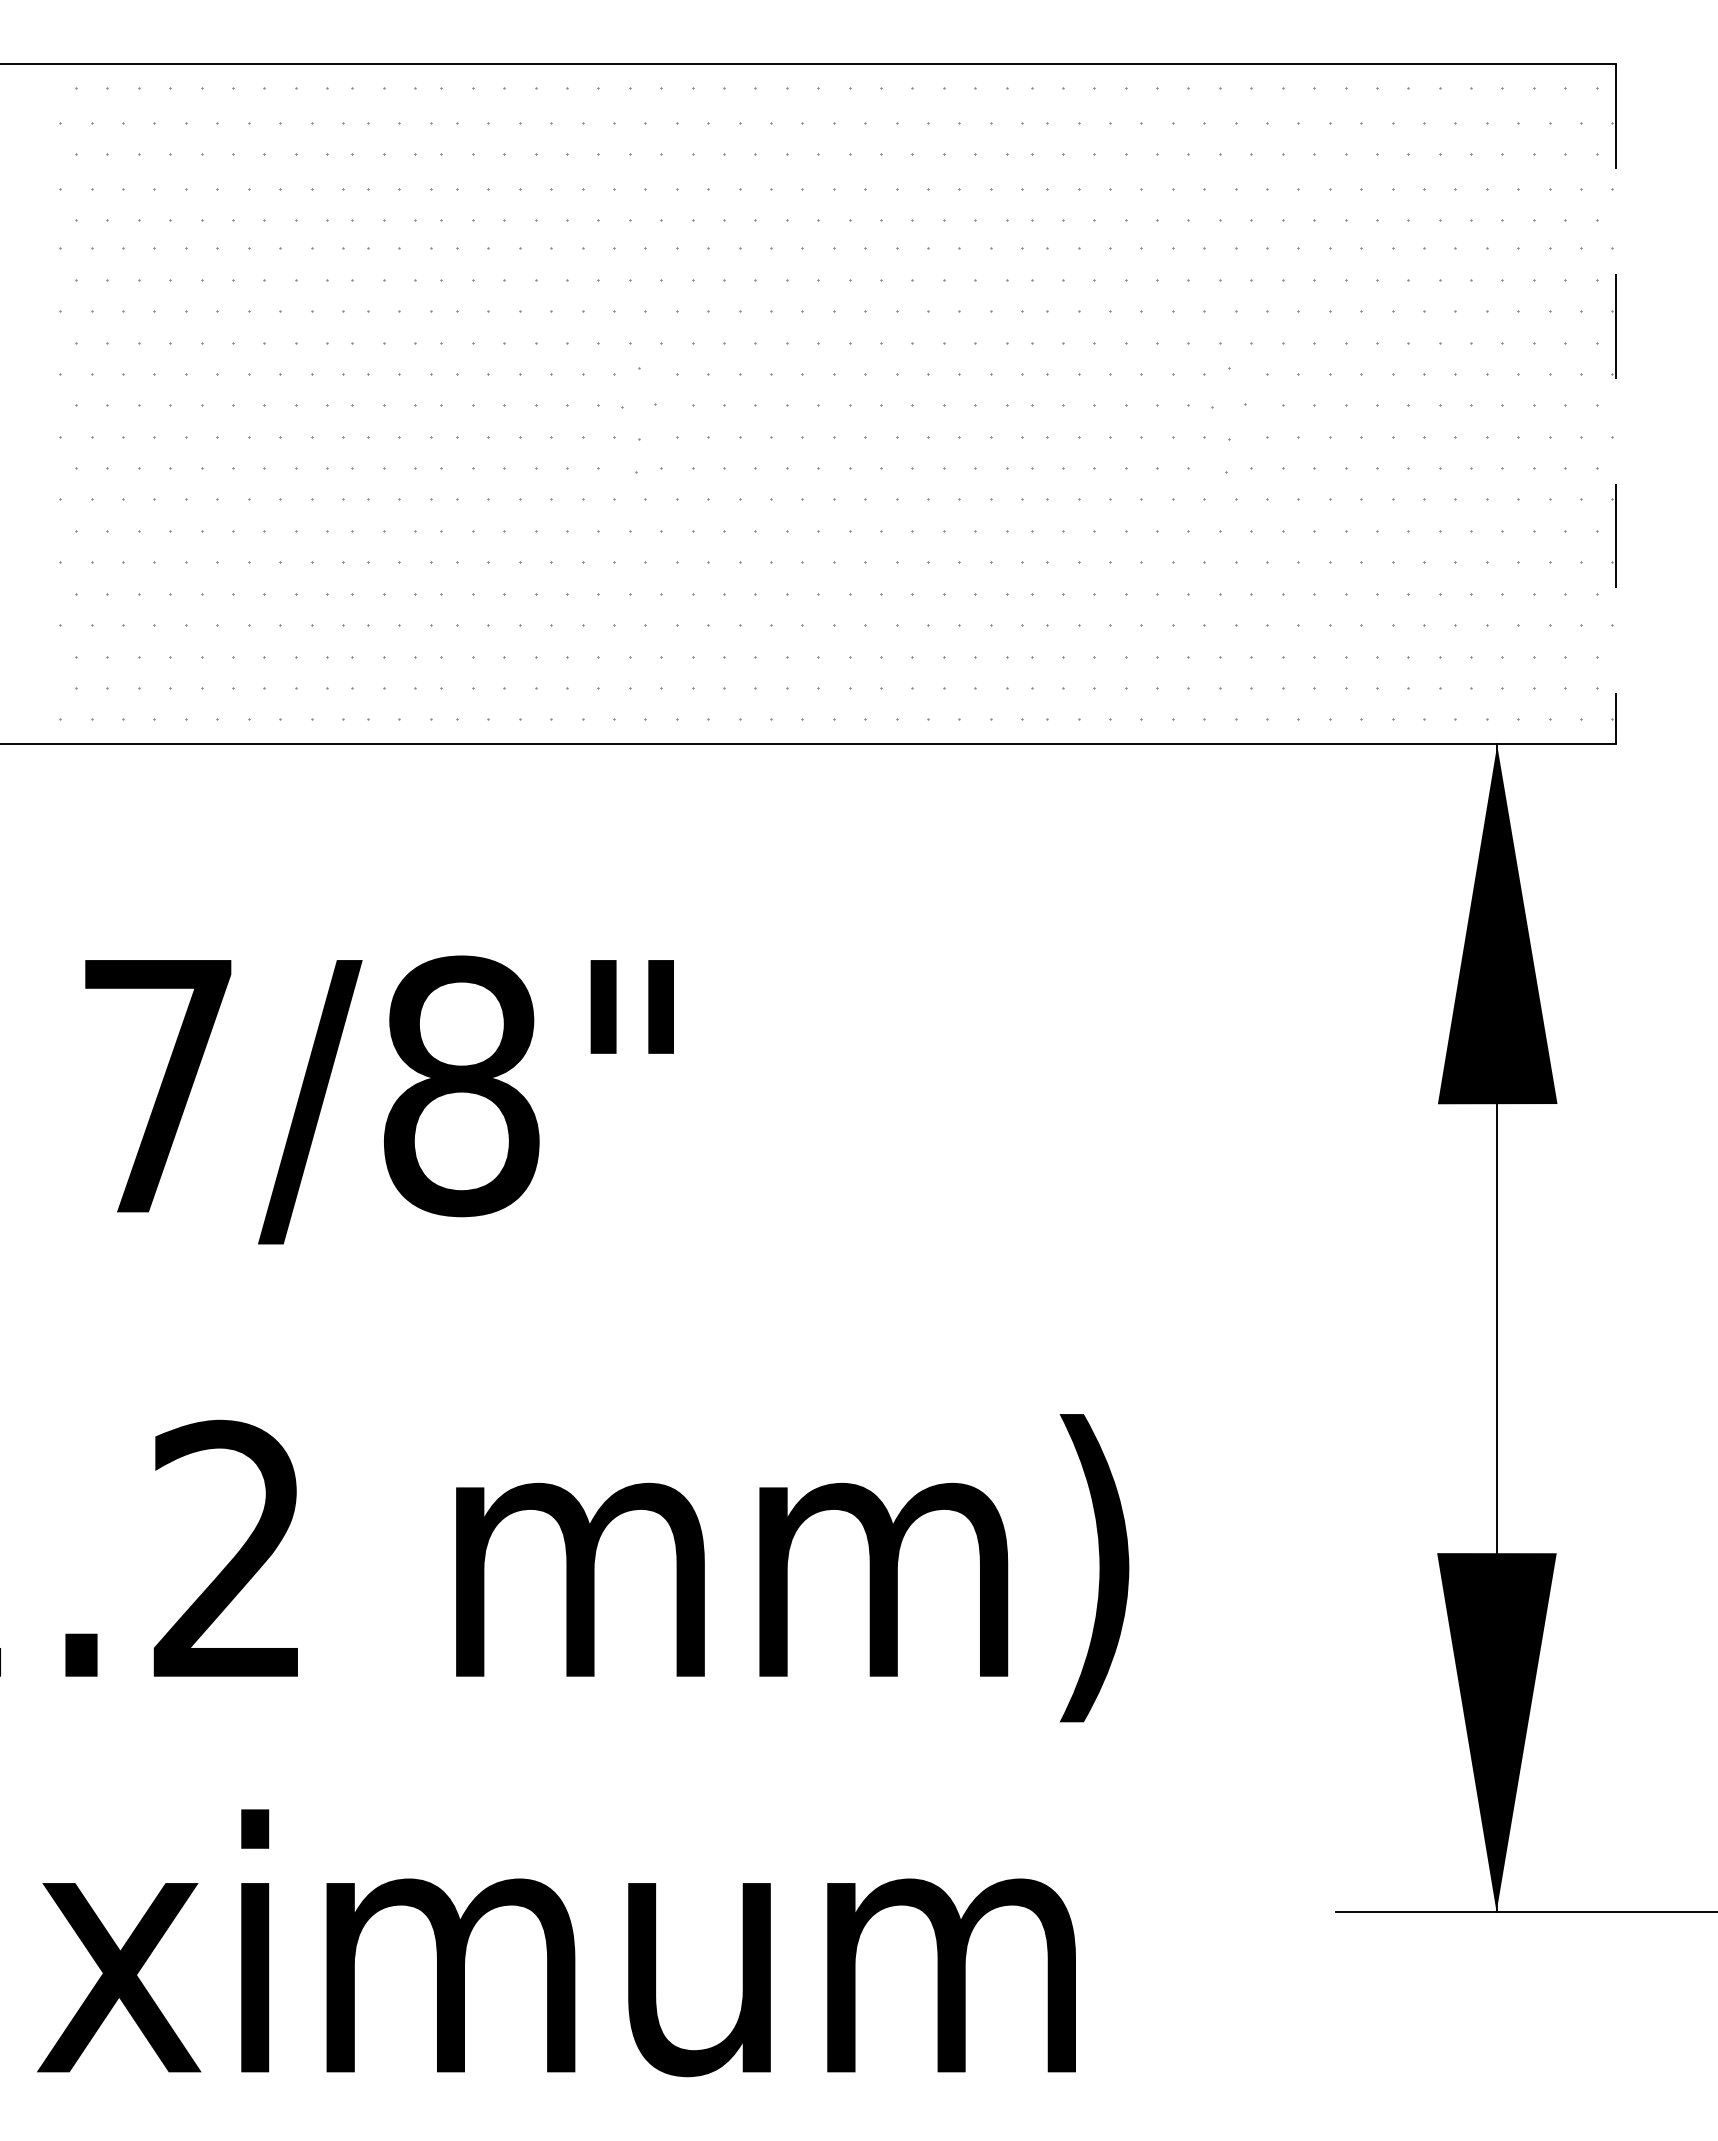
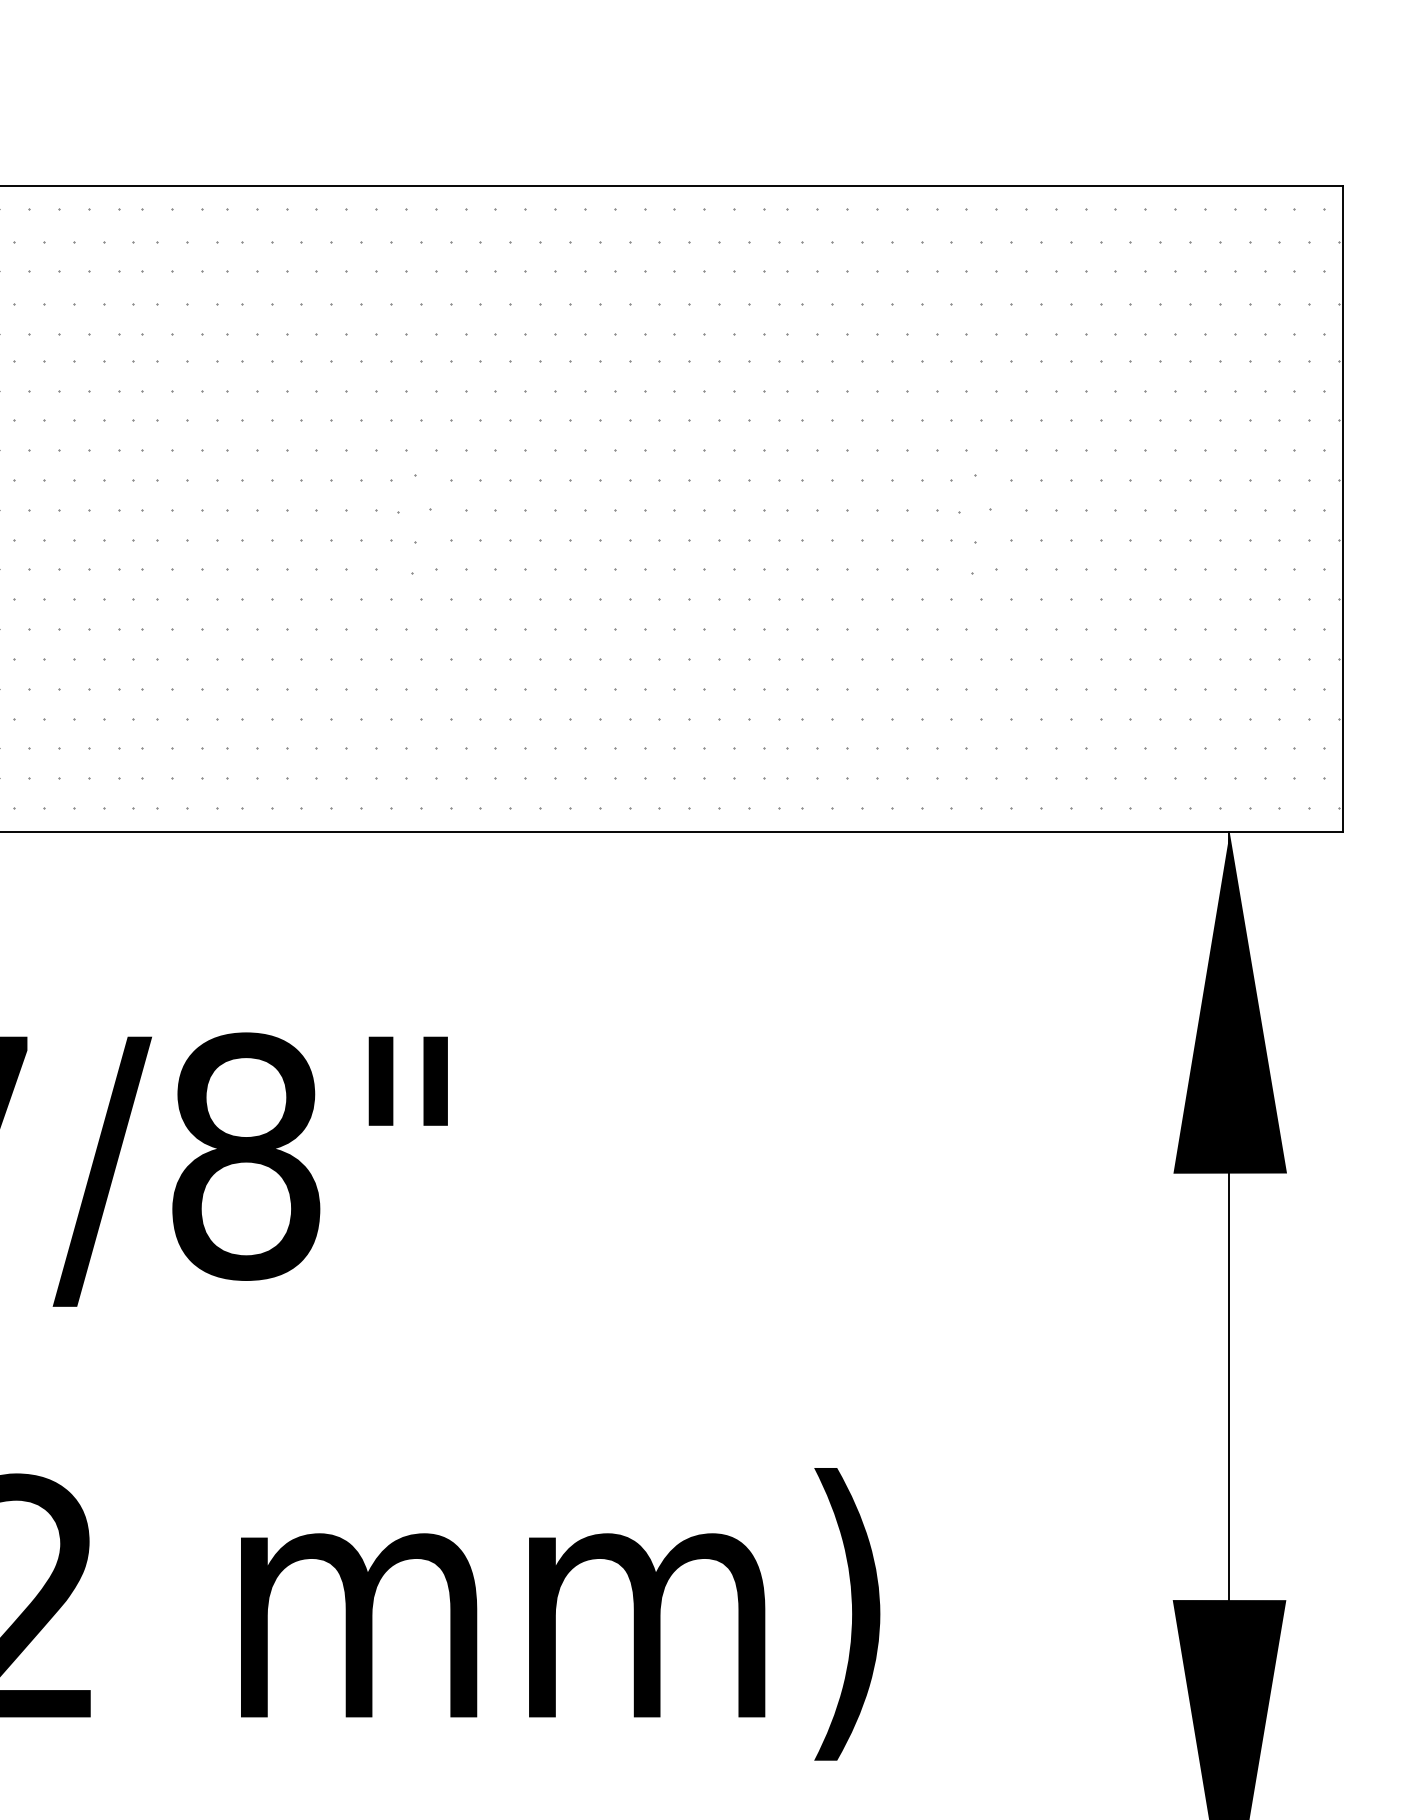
line: (1615, 404) -> (1342, 509), dashed -> solid

